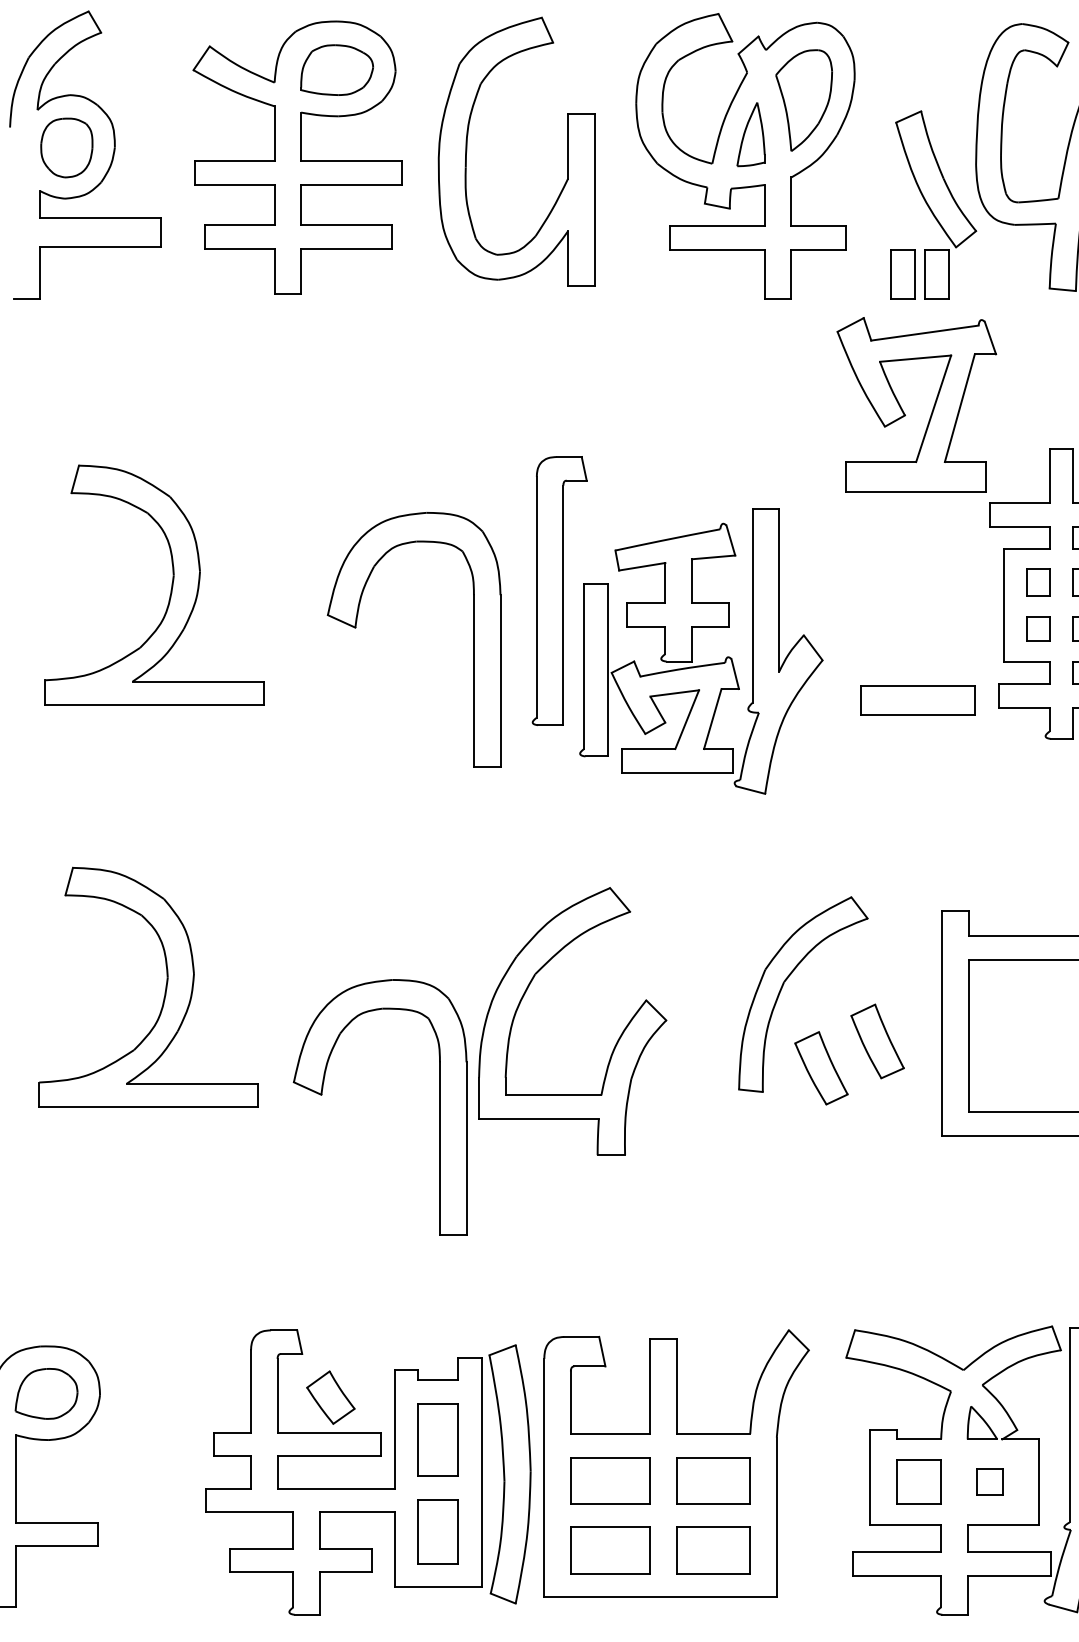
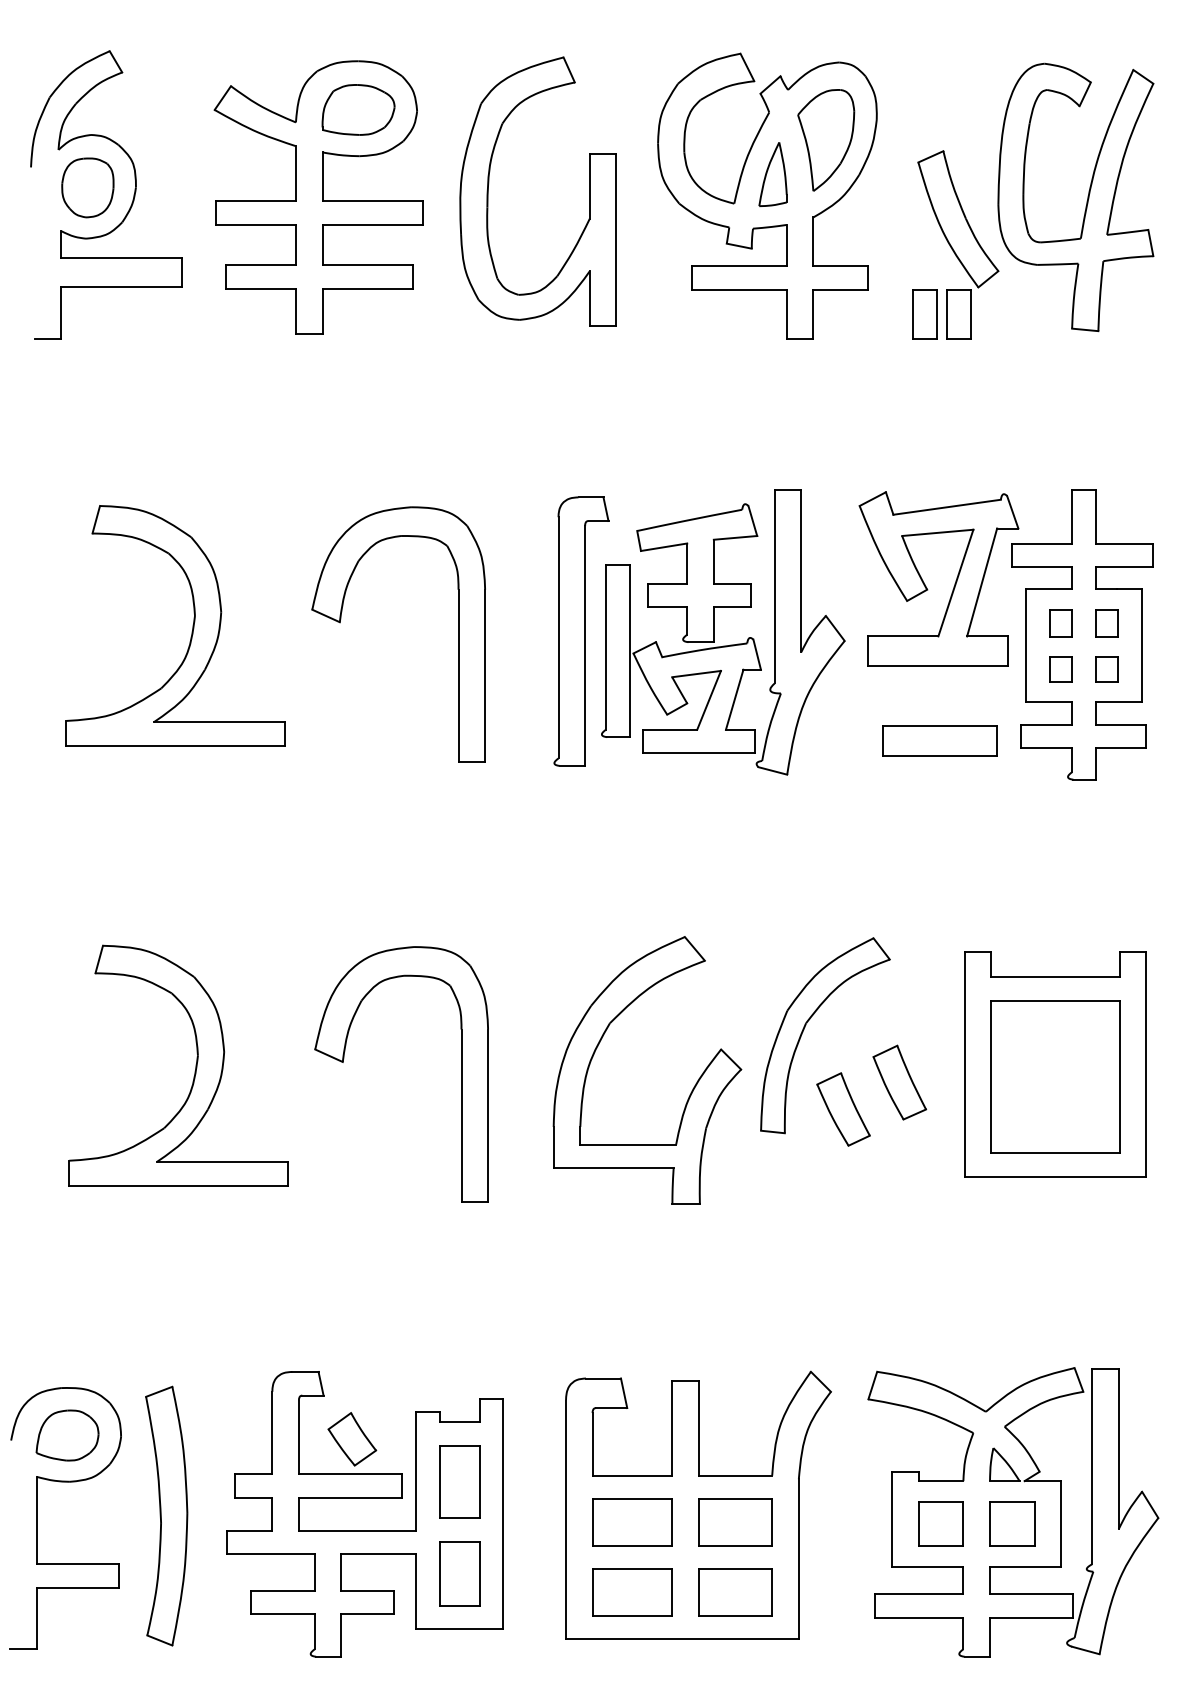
part: (903, 410) -> (925, 584), moved
part: (357, 624) -> (341, 619), moved
part: (692, 651) -> (714, 632), moved
part: (165, 987) -> (195, 1065), moved
part: (615, 1043) -> (690, 1092), moved
part: (323, 1091) -> (344, 1058), moved
part: (509, 1473) -> (166, 1515), moved
part: (990, 1481) -> (1012, 1523), size x1.67

